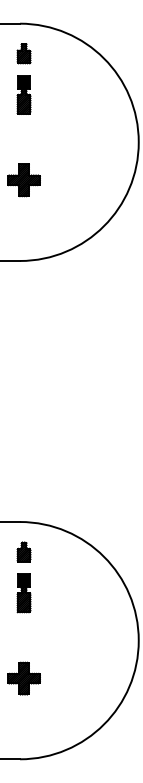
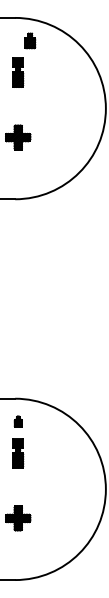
part: (24, 53) -> (30, 40), moved
part: (24, 551) -> (18, 421), size x0.7

